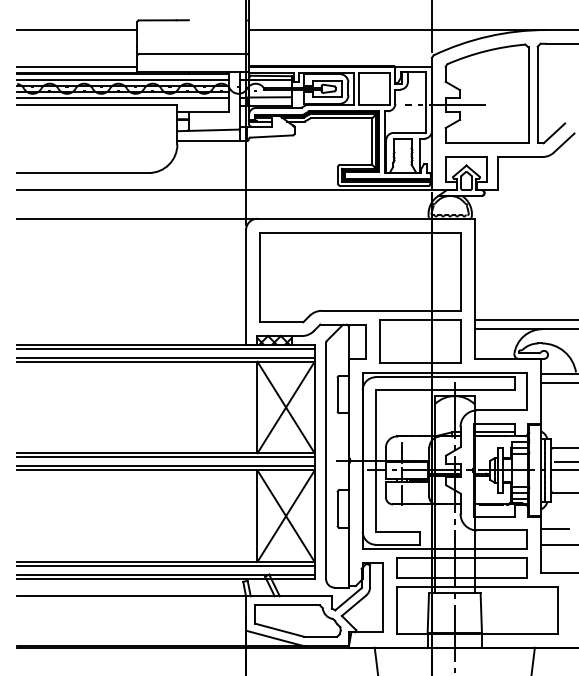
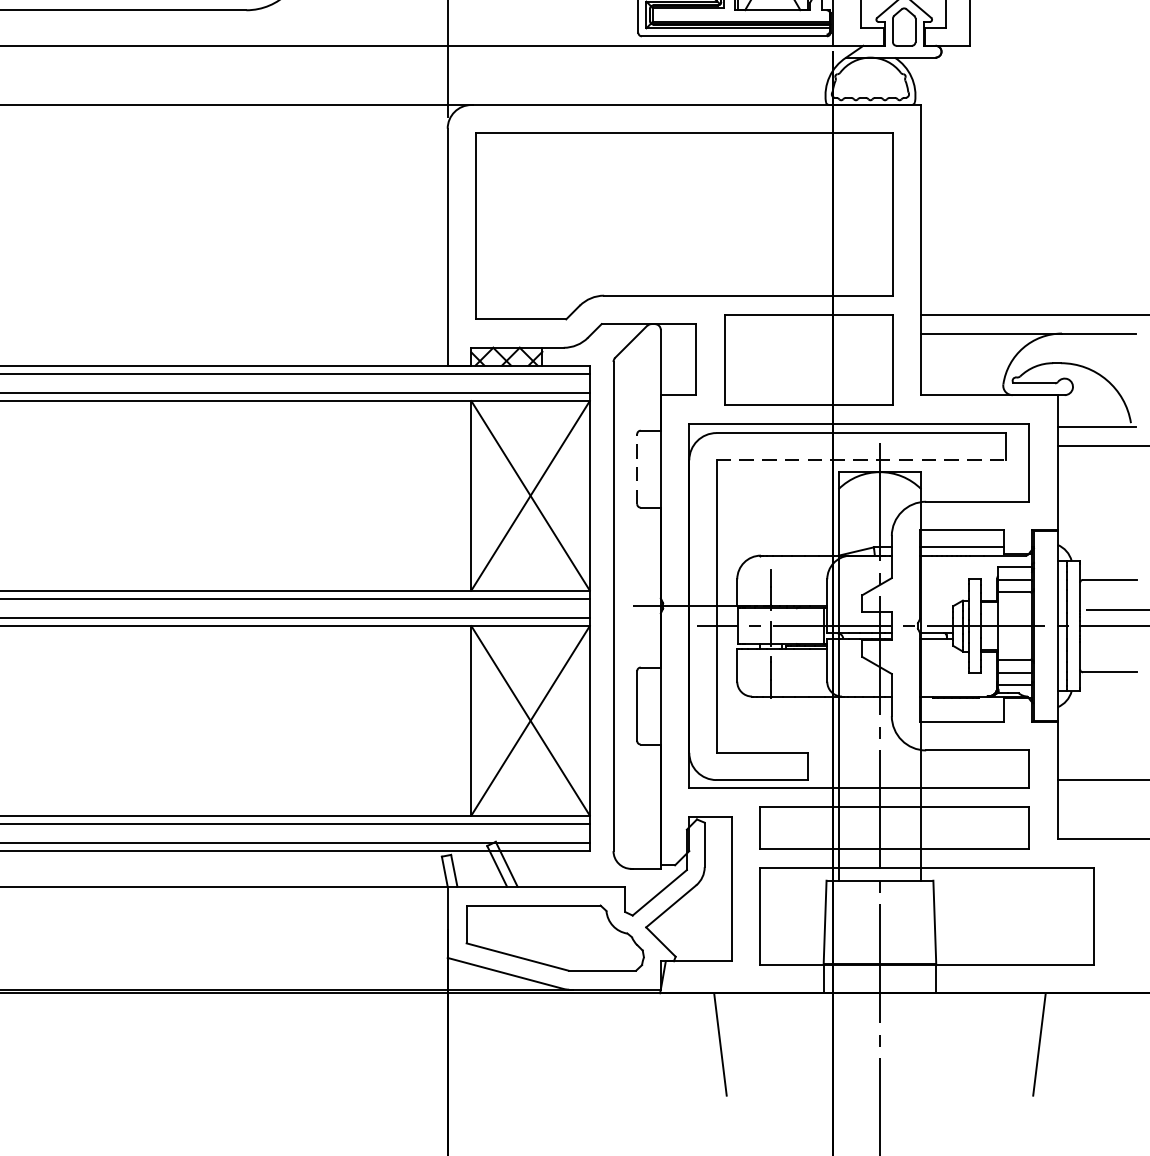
line: (445, 390) -> (860, 460), solid -> dashed
line: (337, 394) -> (637, 468), solid -> dashed
line: (554, 529) -> (1086, 748), removed

